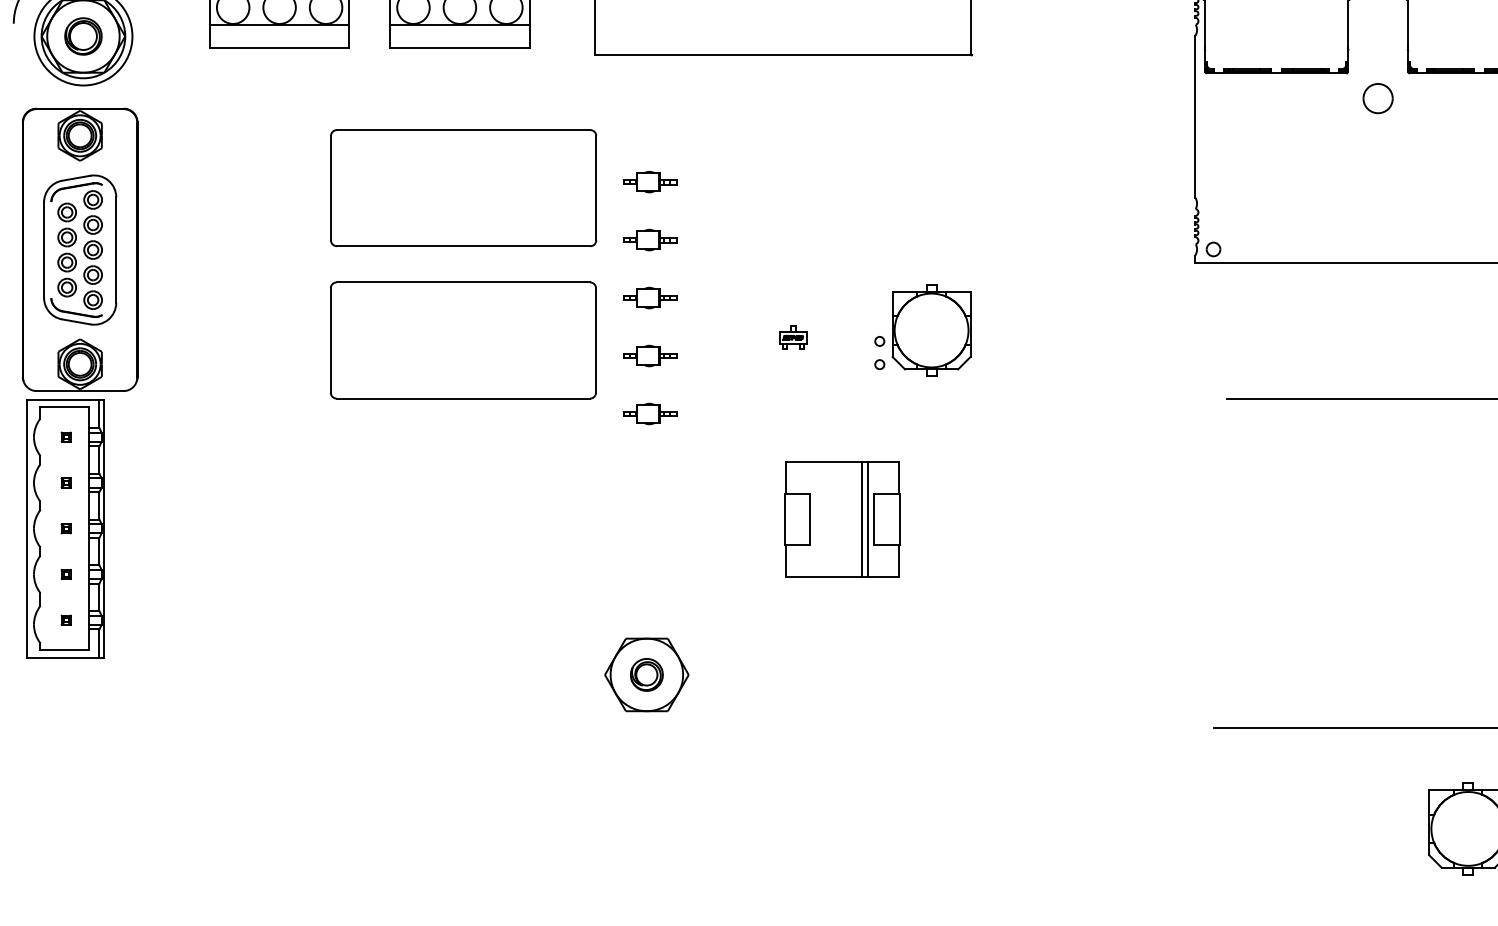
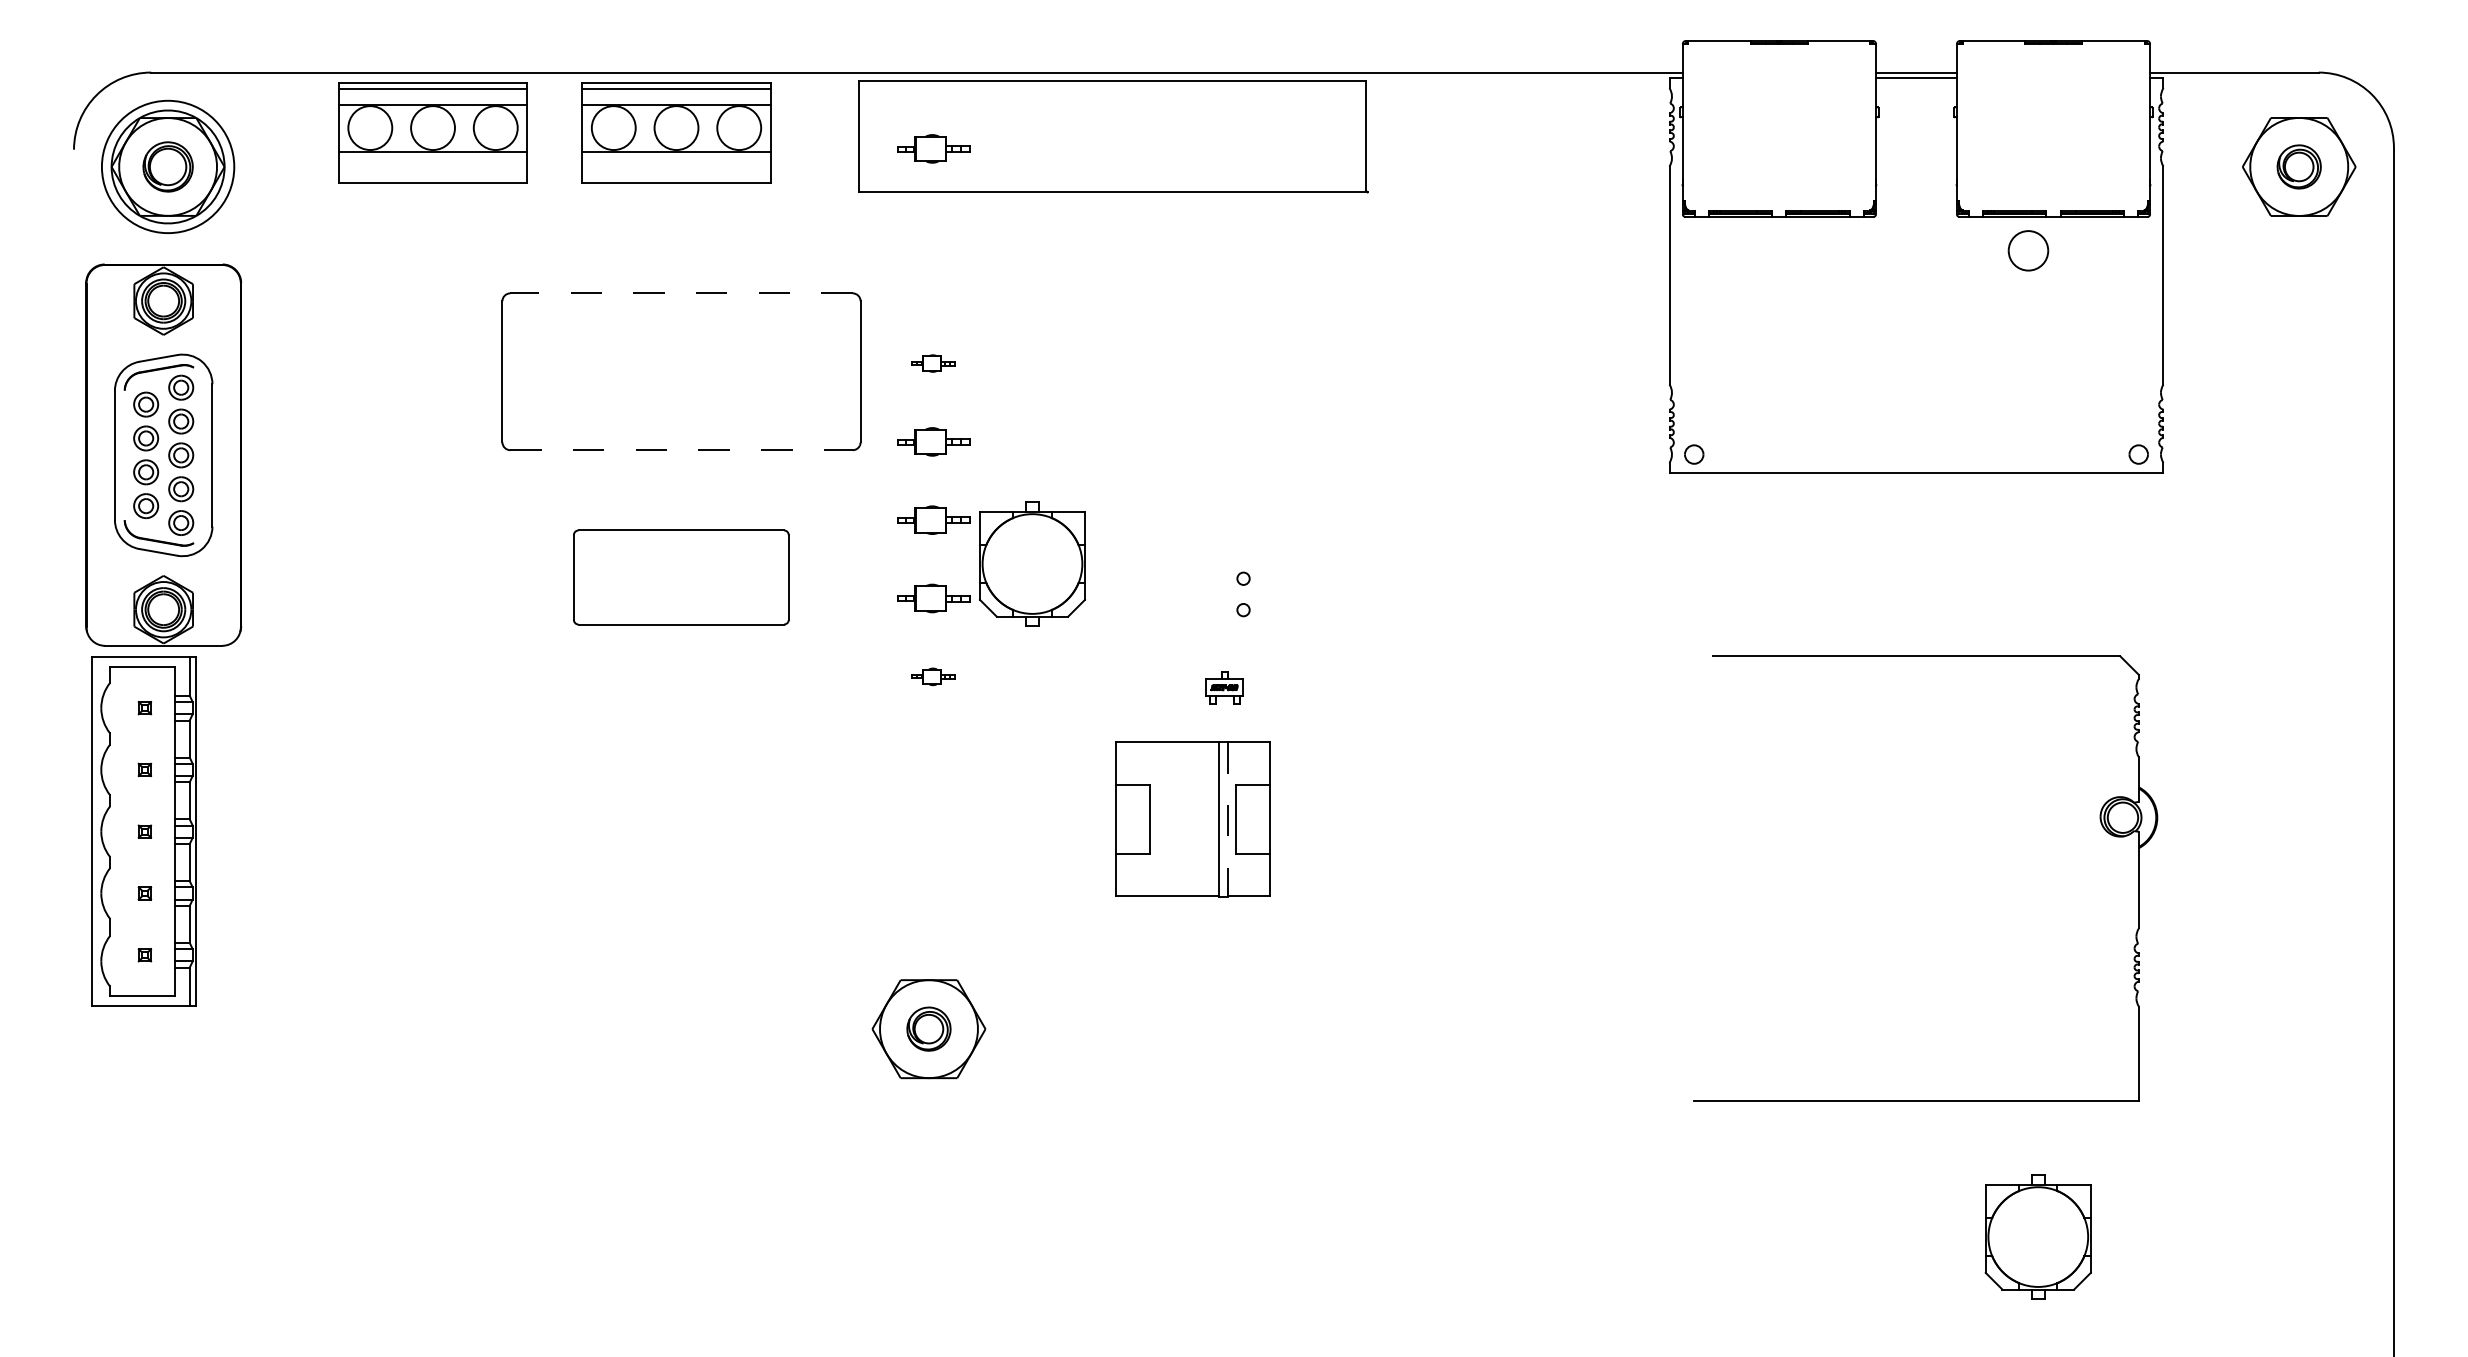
part: (650, 22) -> (933, 148), added
part: (1378, 98) -> (2028, 250), moved
line: (463, 130) -> (681, 293), solid -> dashed
part: (650, 182) -> (933, 363), size x0.6
line: (464, 246) -> (682, 450), solid -> dashed
part: (931, 330) -> (1032, 563), moved
part: (793, 337) -> (1224, 687), moved
part: (463, 340) -> (681, 577), size x0.6
part: (650, 413) -> (933, 676), size x0.6
line: (867, 519) -> (1227, 819), solid -> dashed

